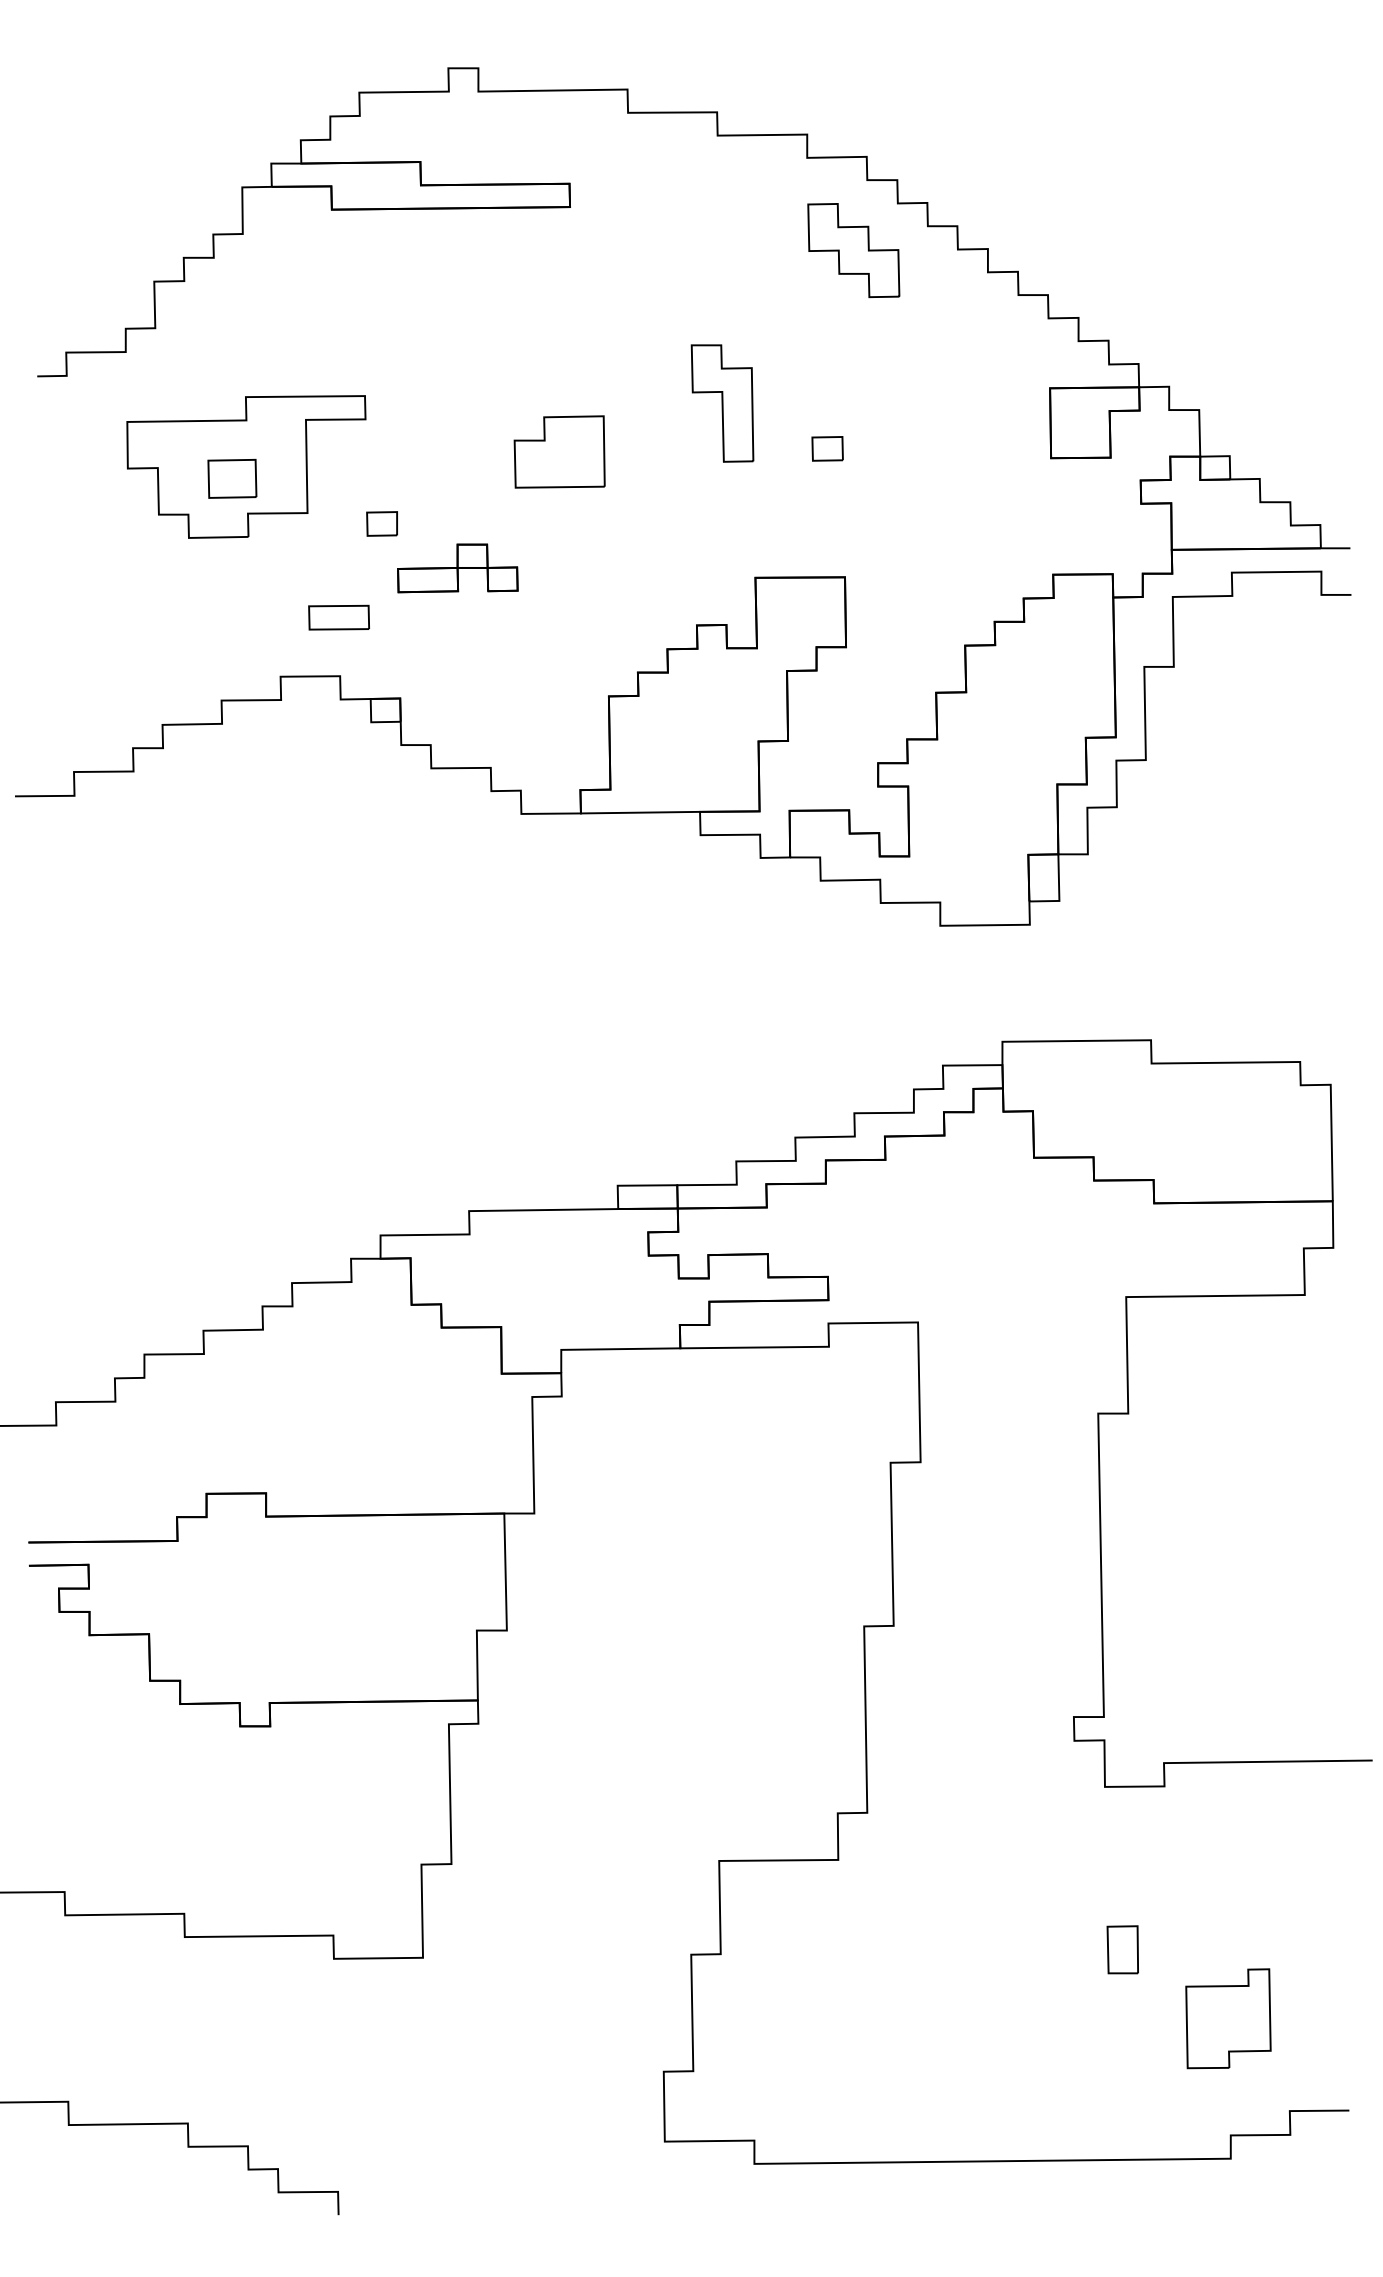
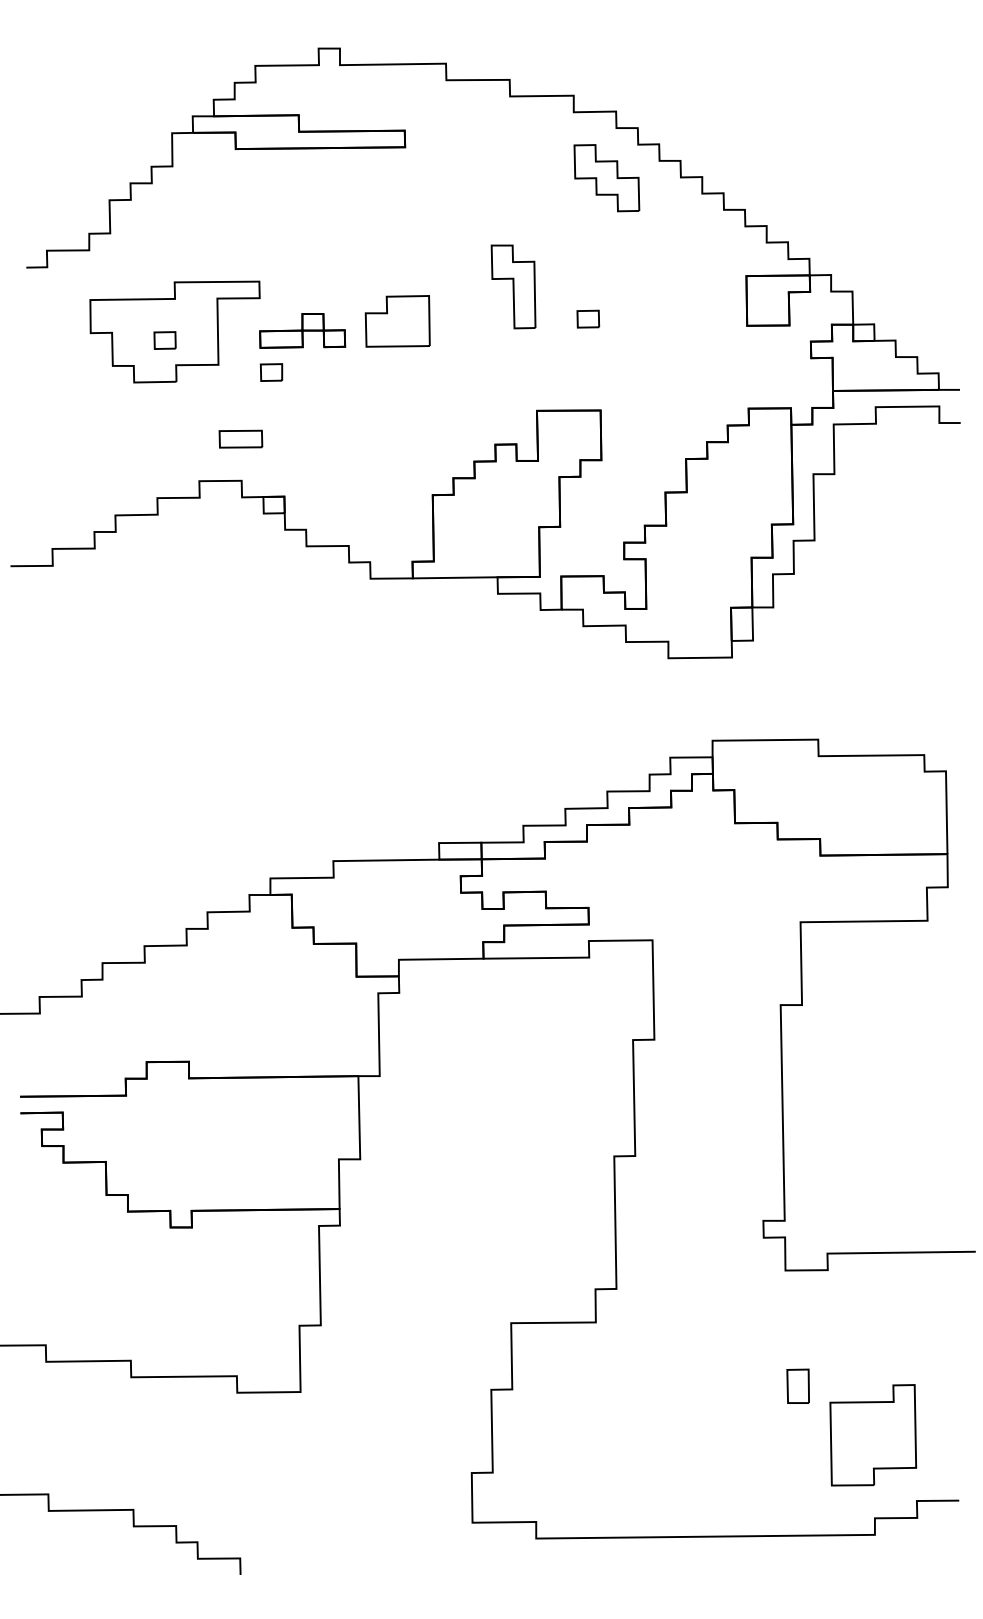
part: (232, 478) -> (165, 340), size x0.62
part: (457, 568) -> (302, 330), moved
part: (1228, 2018) -> (873, 1435), size x1.43

